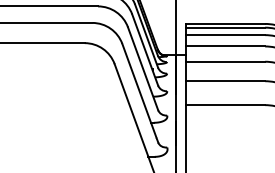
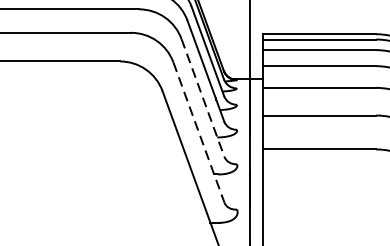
line: (143, 69) -> (203, 98), solid -> dashed
line: (140, 93) -> (199, 132), solid -> dashed

